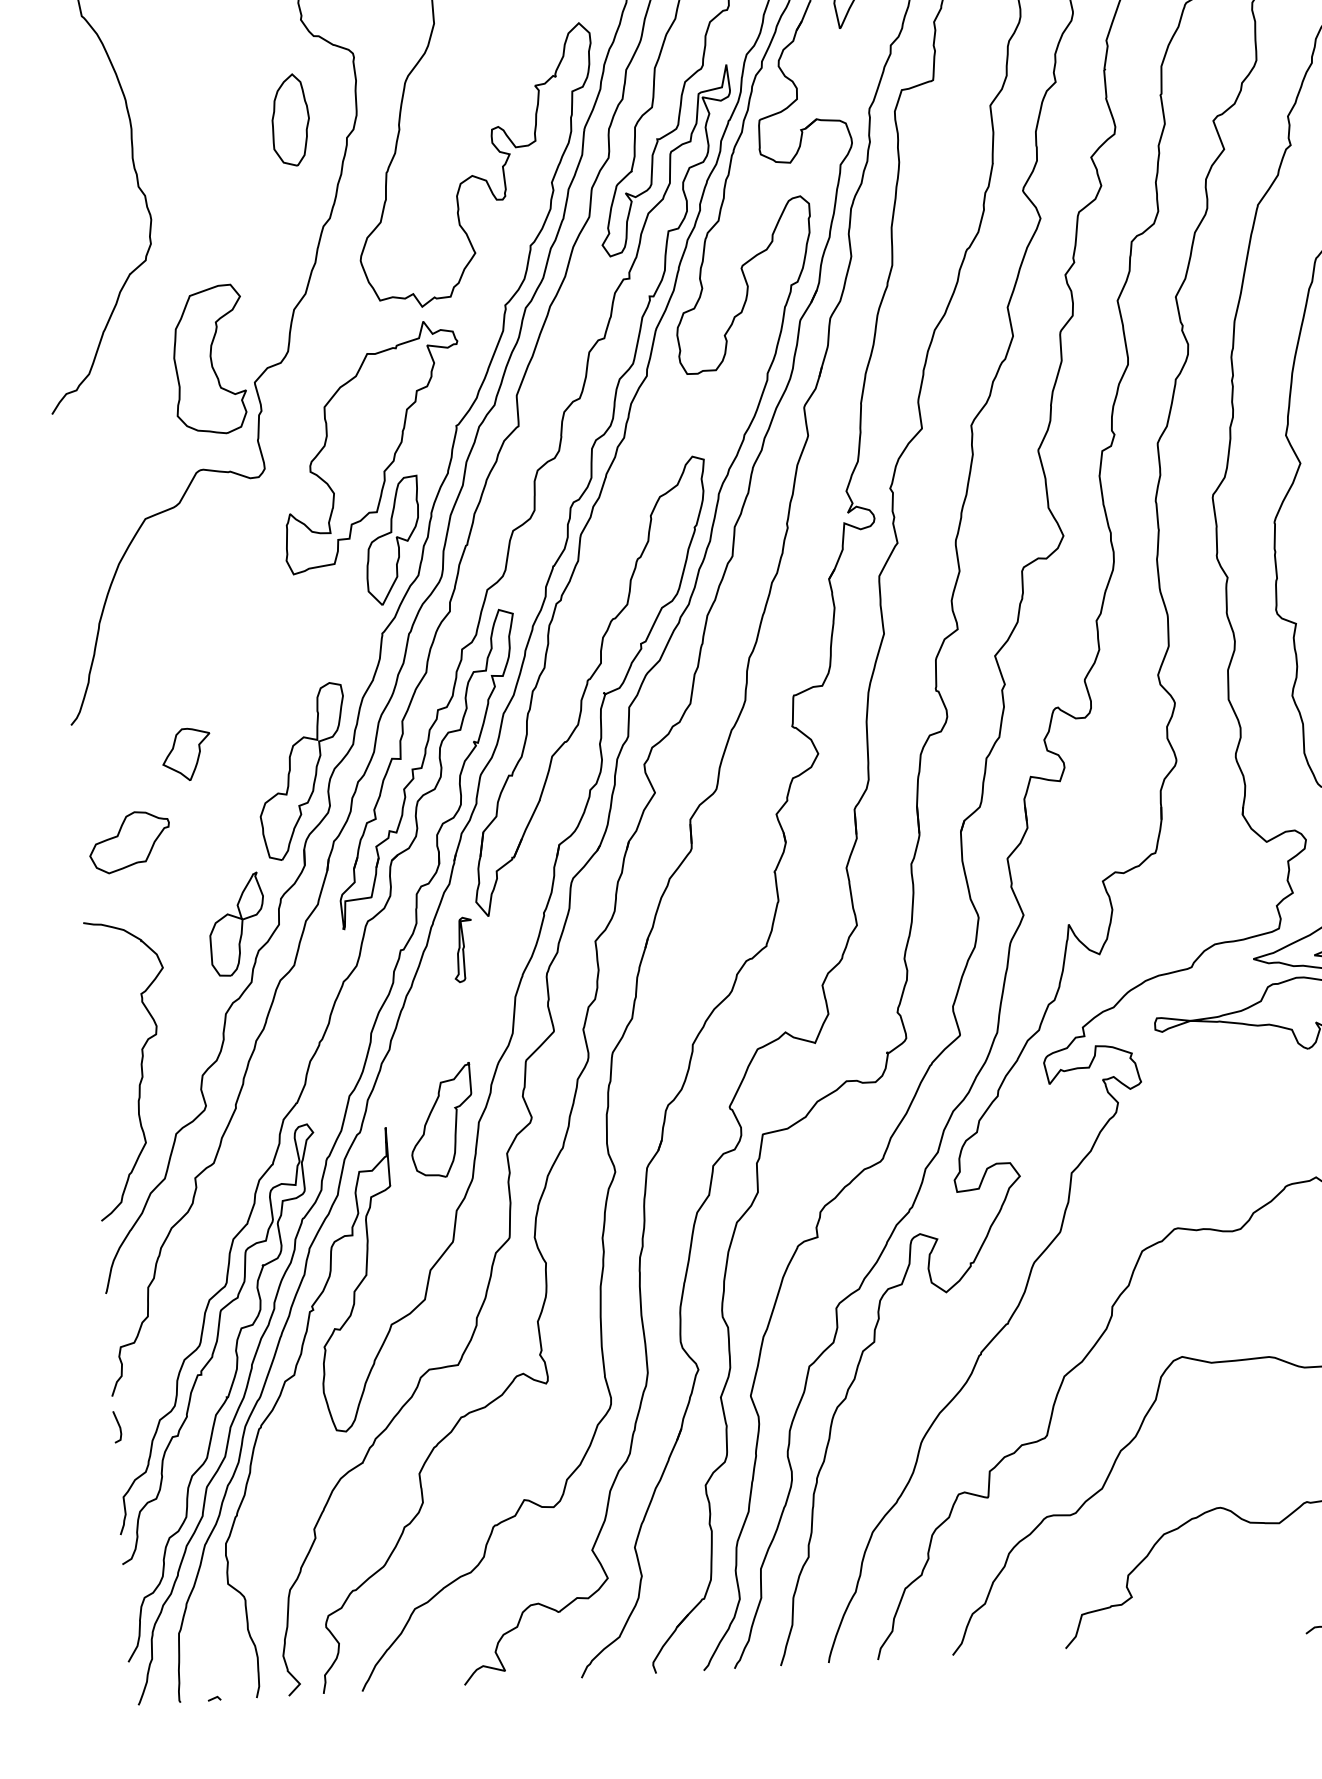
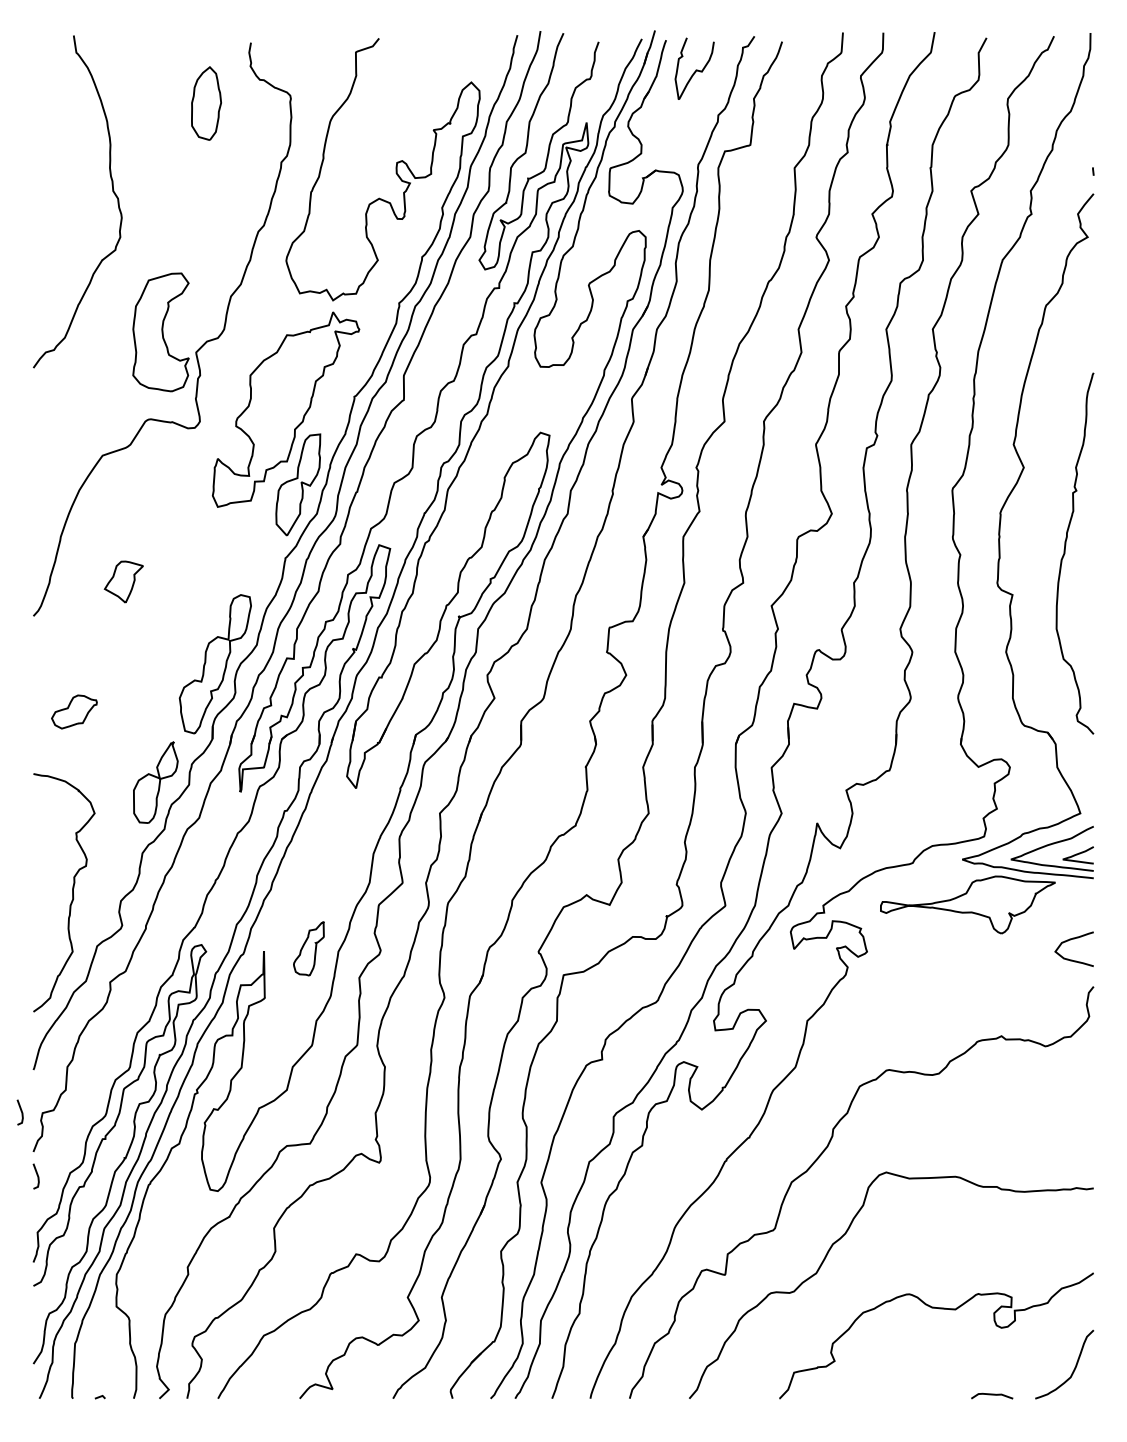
part: (290, 120) -> (206, 103), moved
part: (186, 753) -> (123, 581), moved
part: (129, 841) -> (74, 711), size x0.7
part: (463, 949) -> (334, 813), removed
part: (441, 1120) -> (308, 948), size x0.6
line: (92, 1346) -> (20, 1111), added

